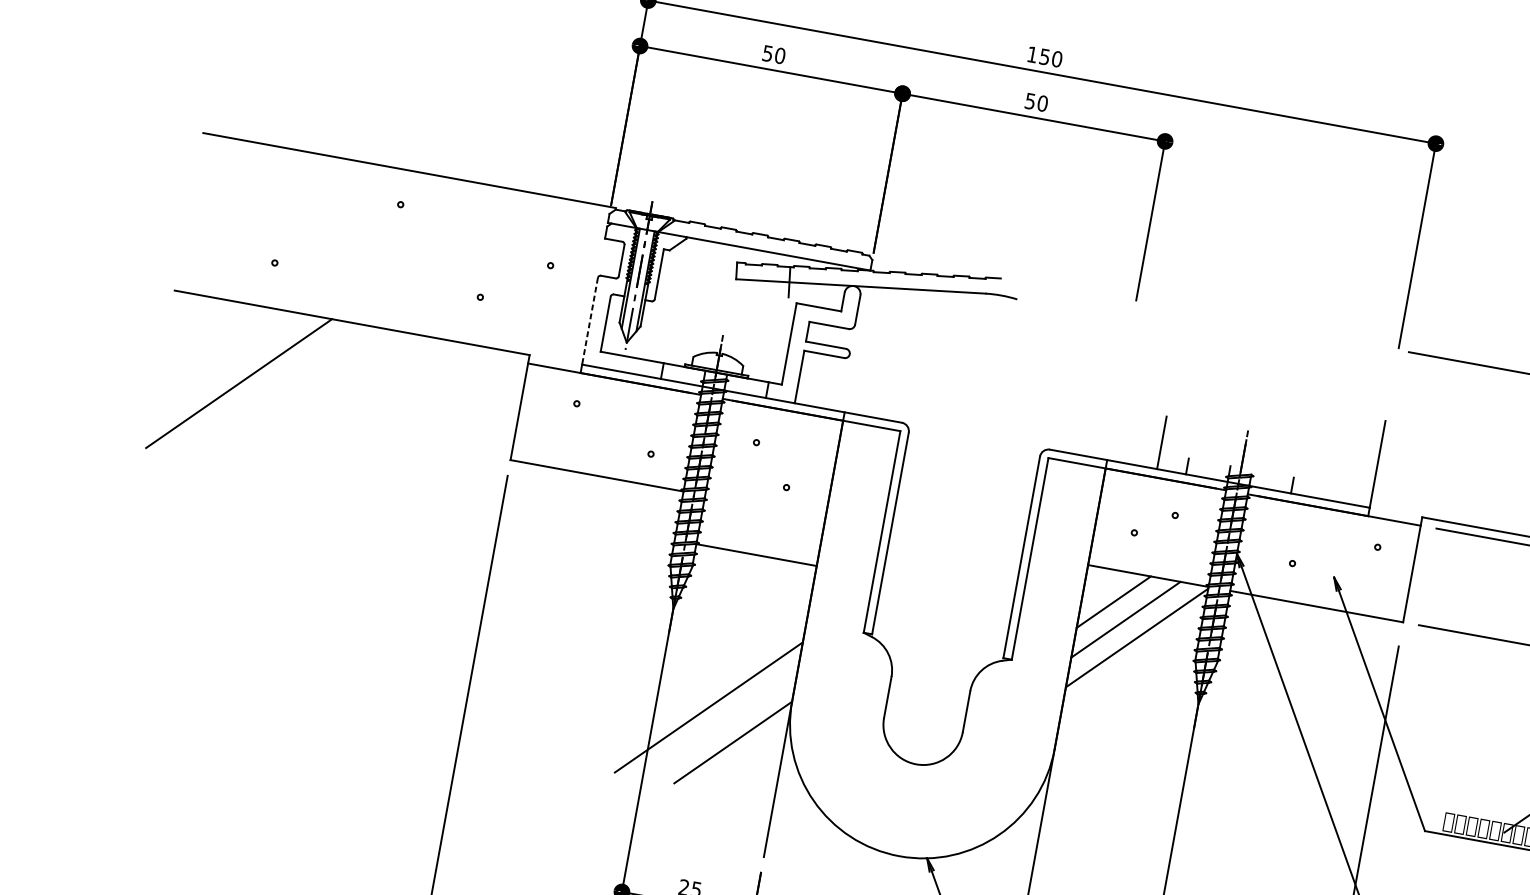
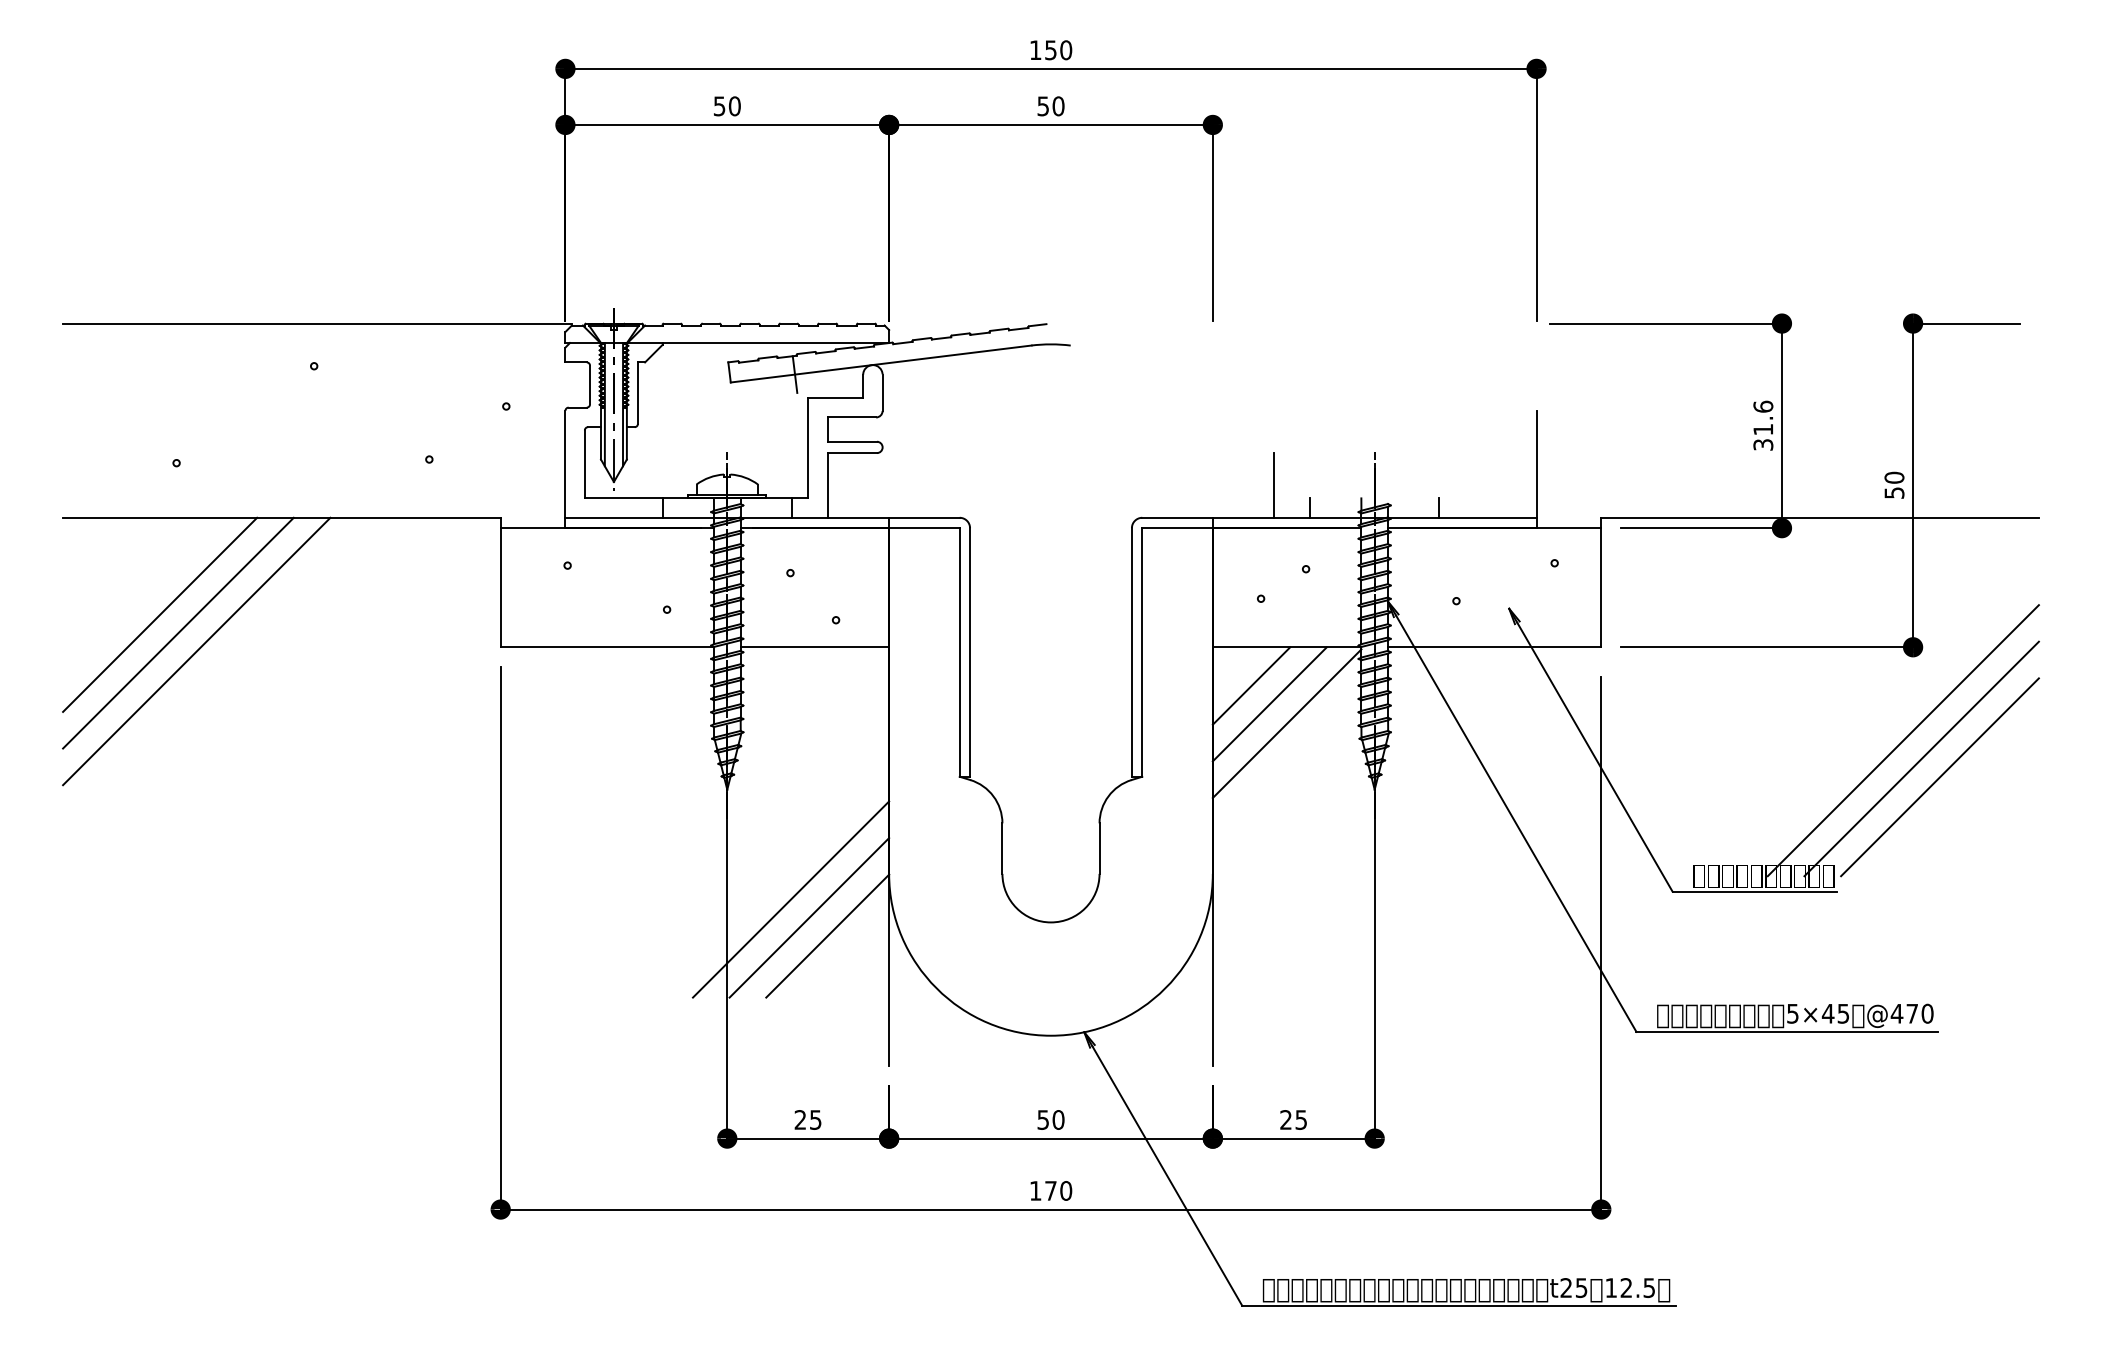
line: (590, 321) -> (565, 464), dashed -> solid
line: (251, 400) -> (178, 632), added
line: (263, 418) -> (196, 651), added
line: (756, 555) -> (814, 647), moved
line: (721, 724) -> (809, 917), added

